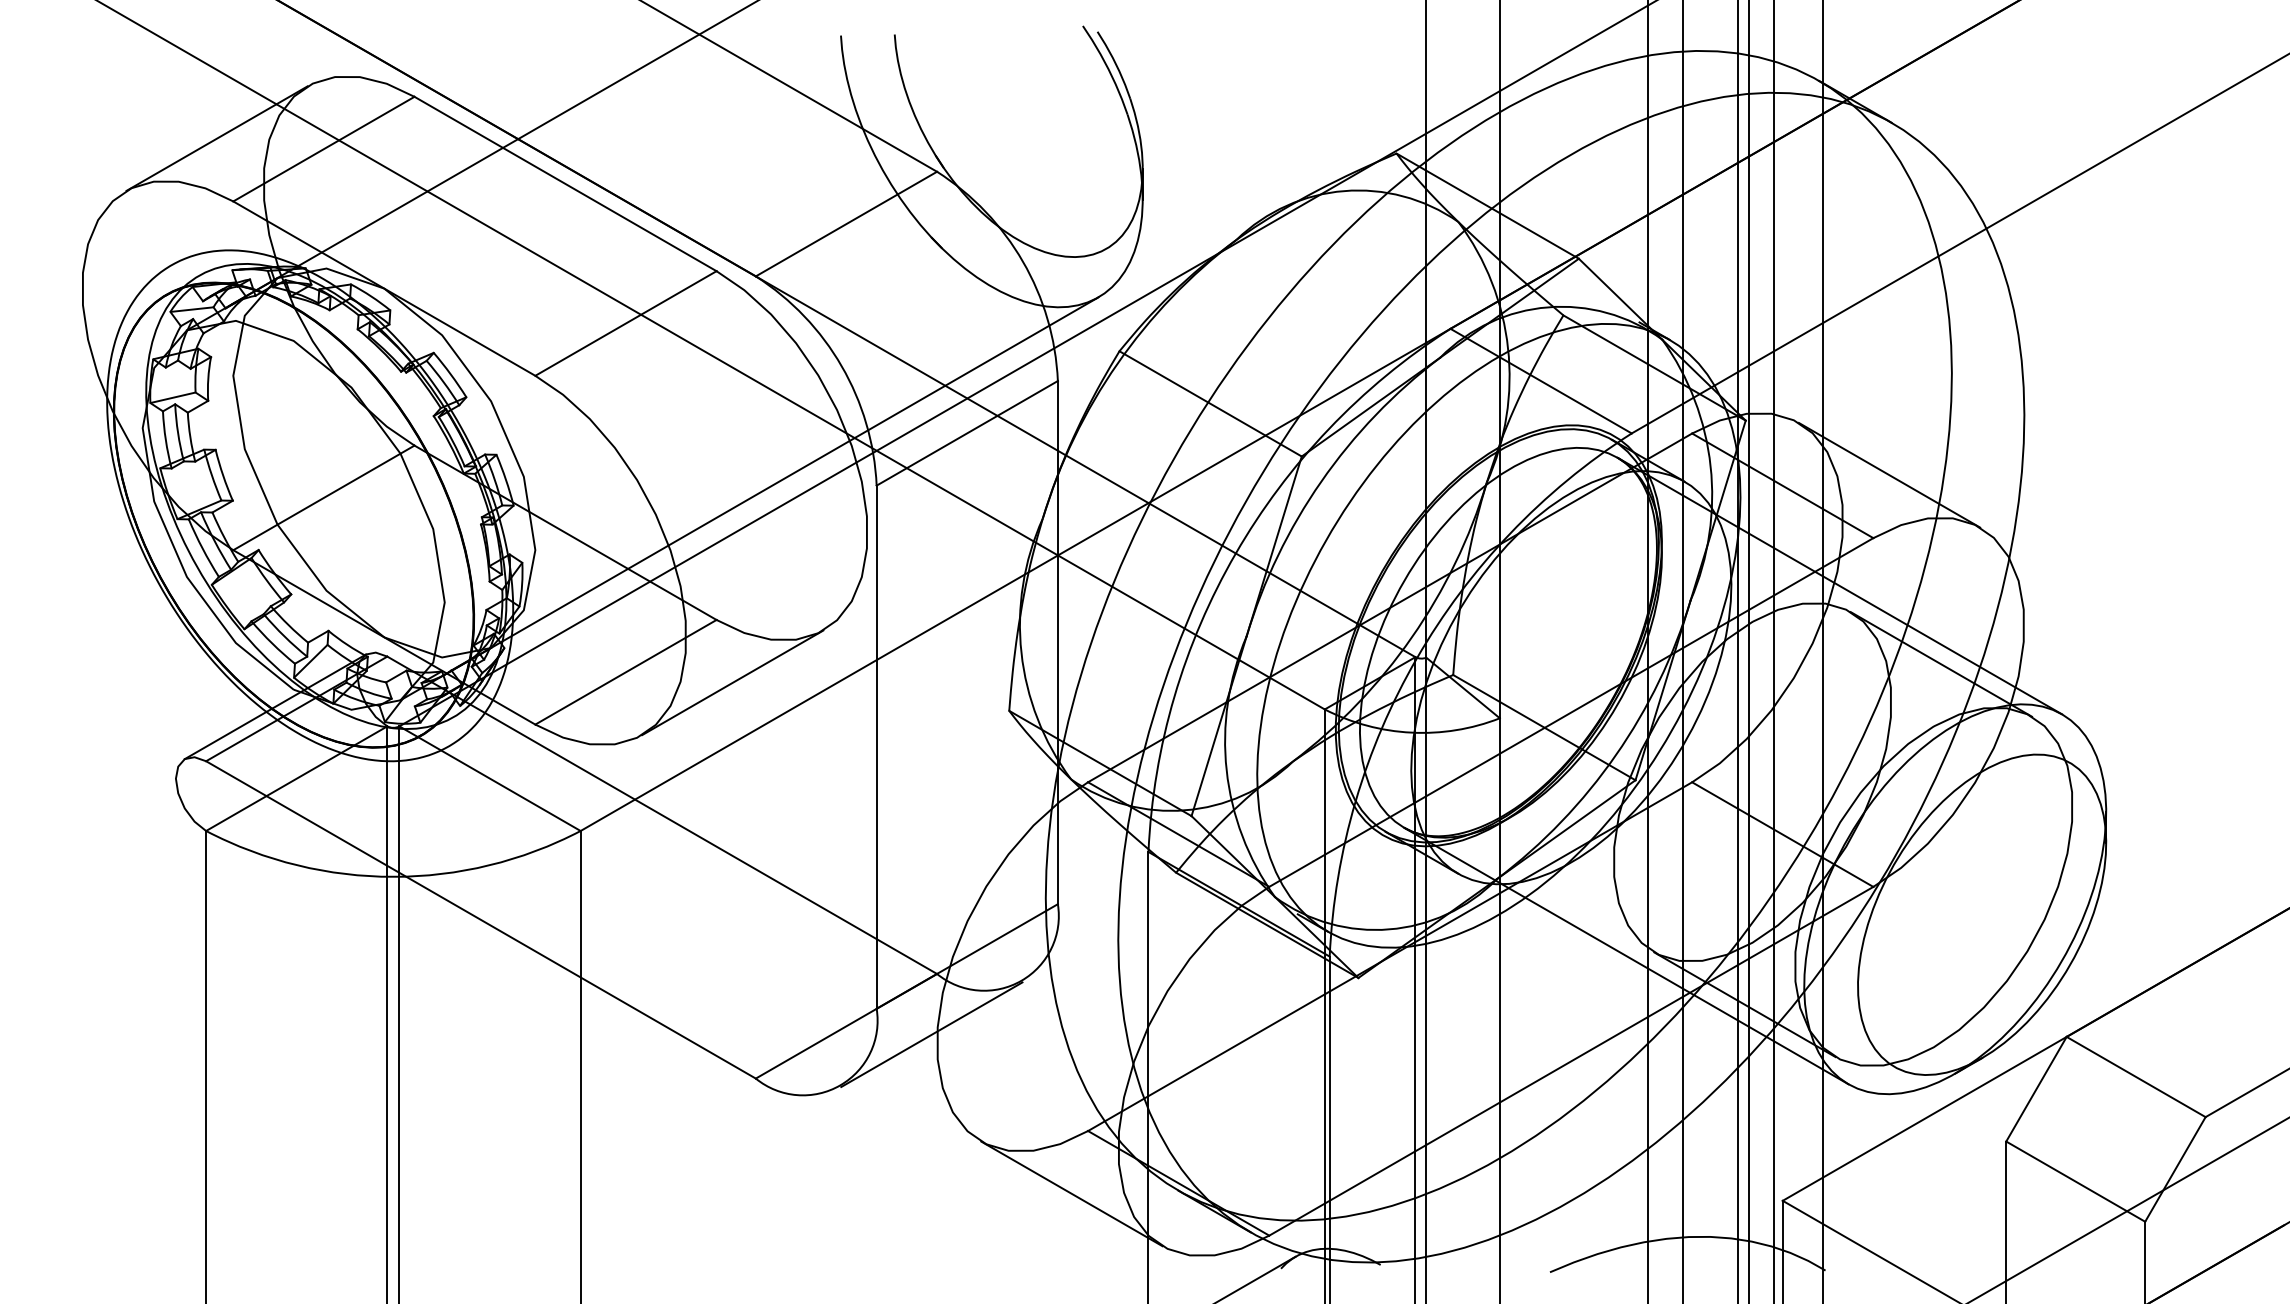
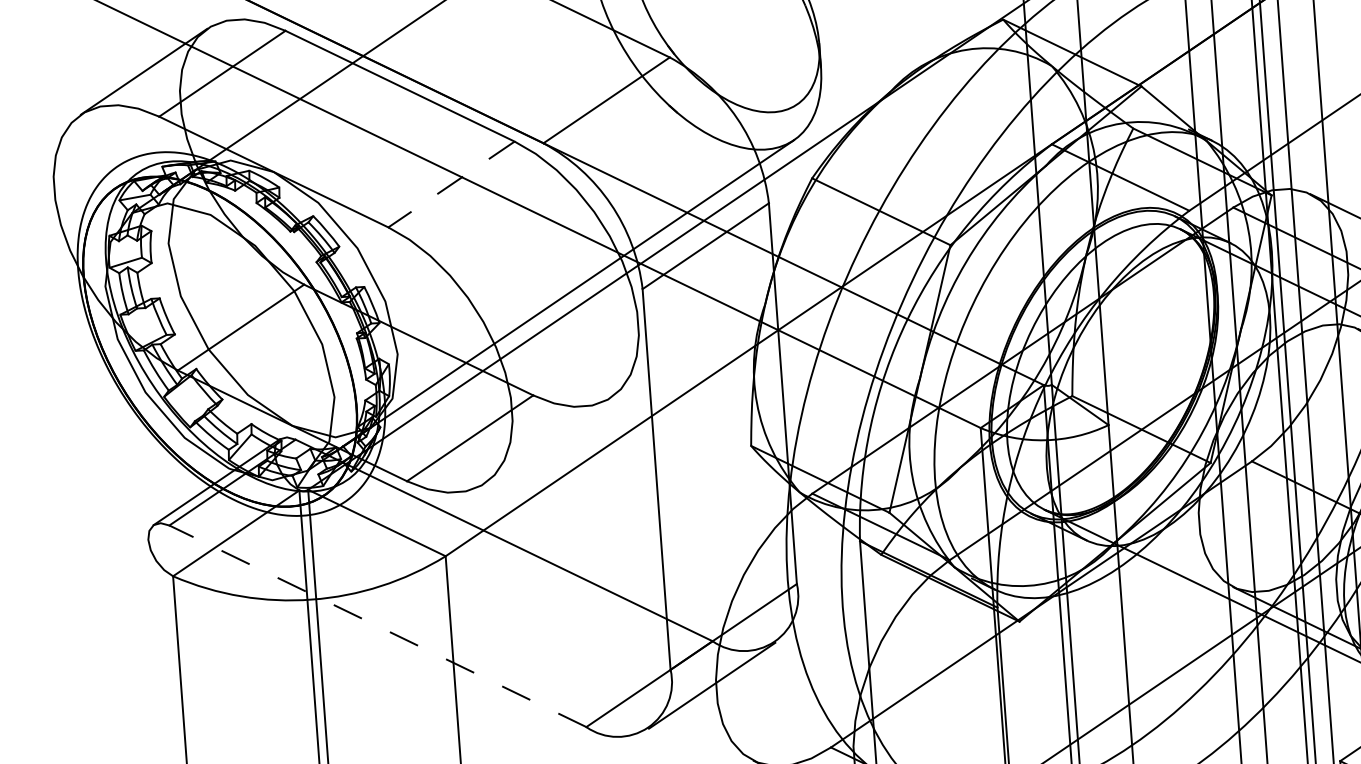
line: (625, 323) -> (451, 184), solid -> dashed
line: (732, 682) -> (548, 440), removed
line: (480, 919) -> (377, 626), solid -> dashed

